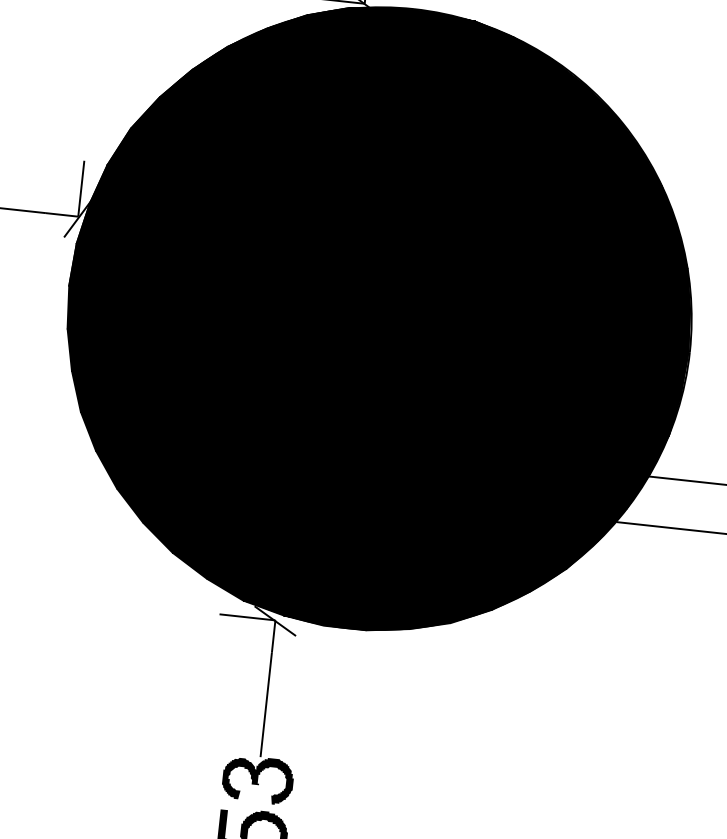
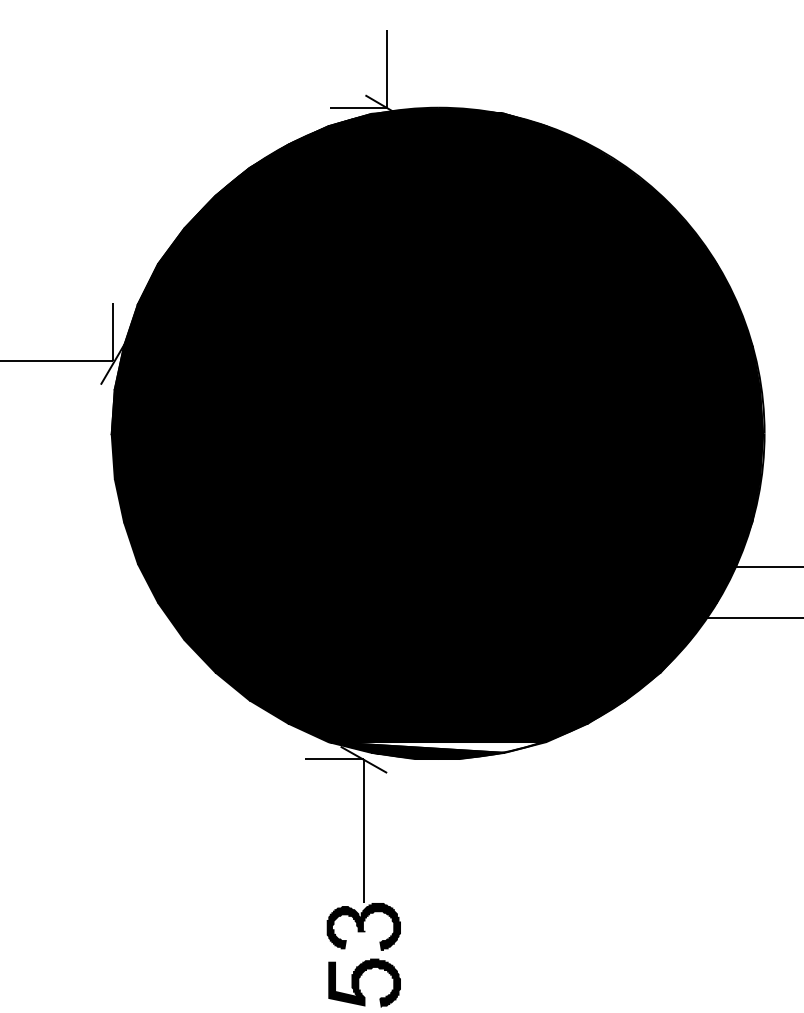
fill: (346, 617) -> (437, 747), removed

